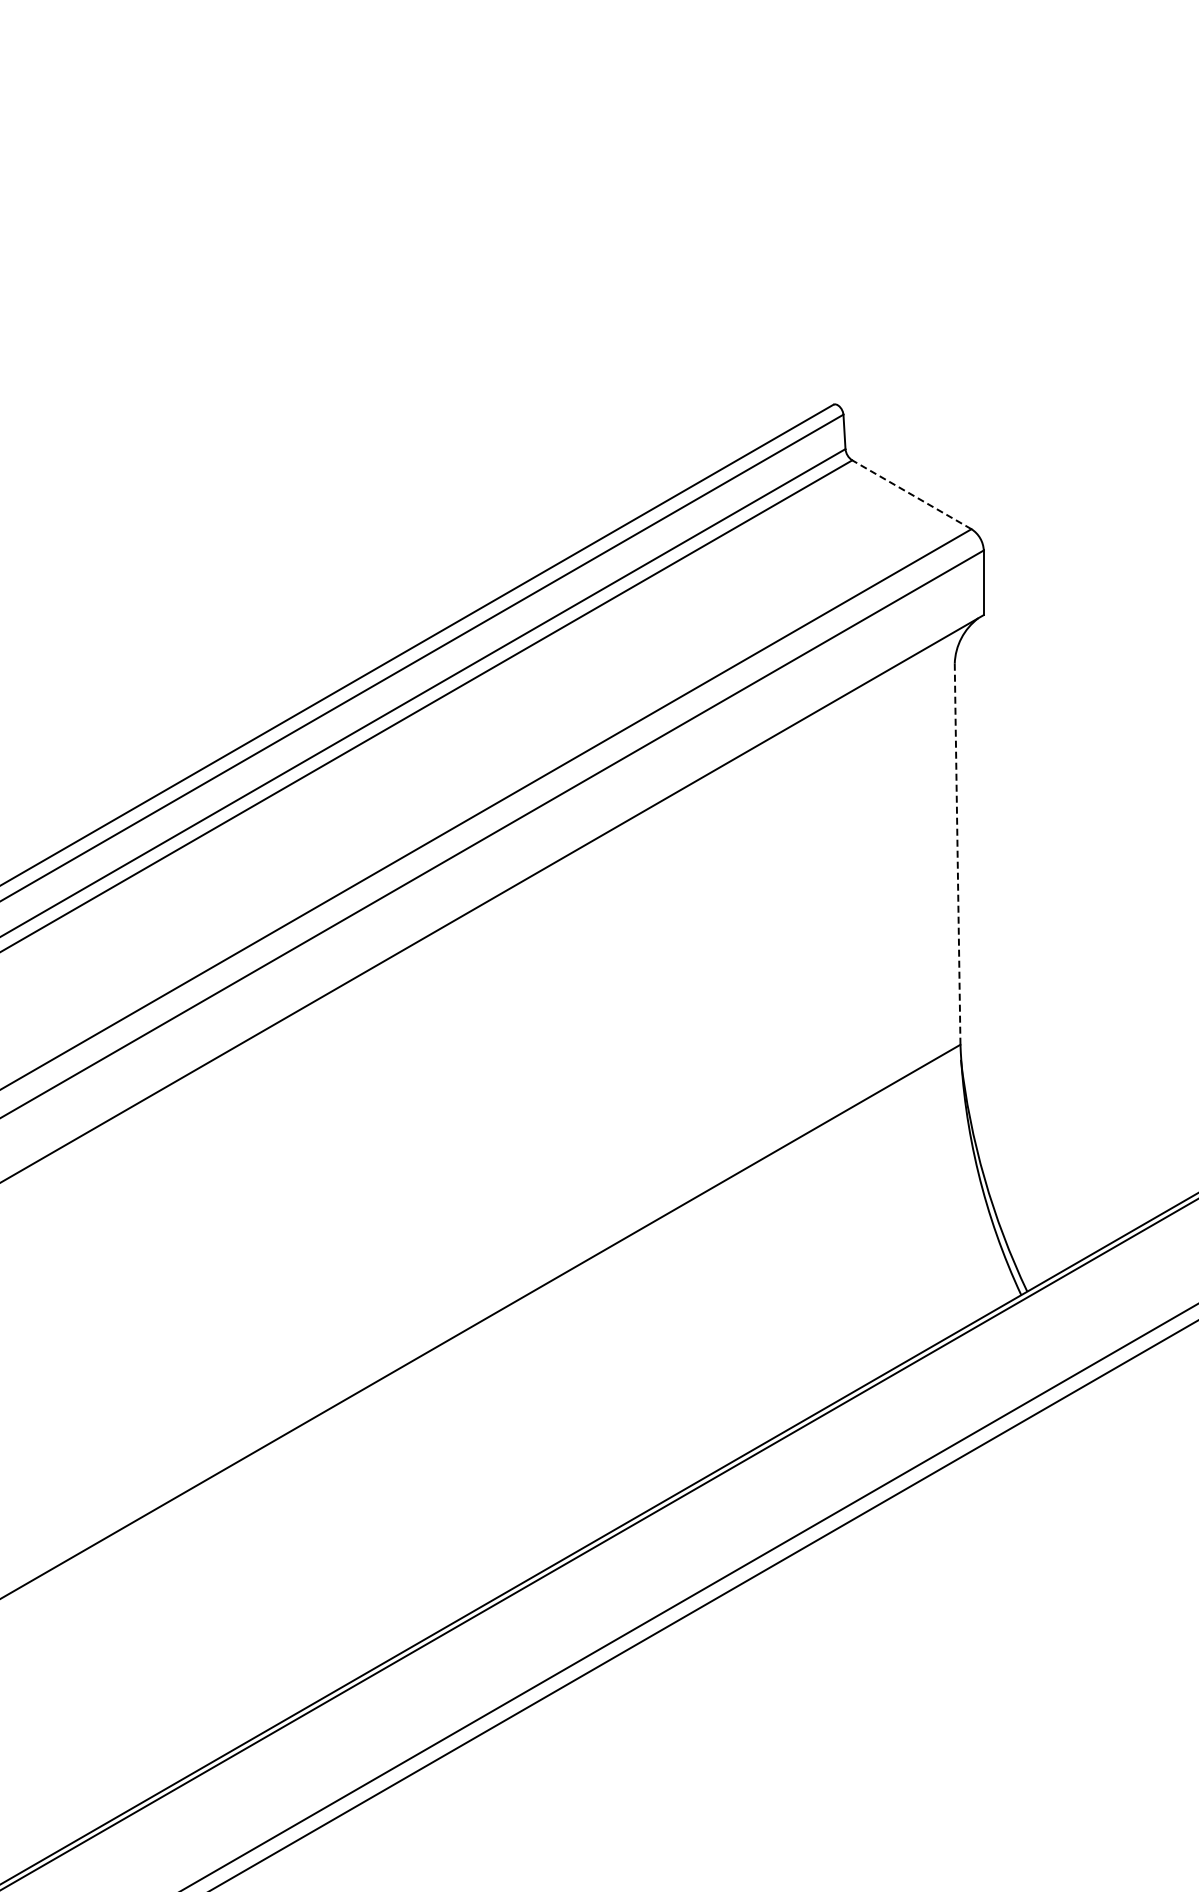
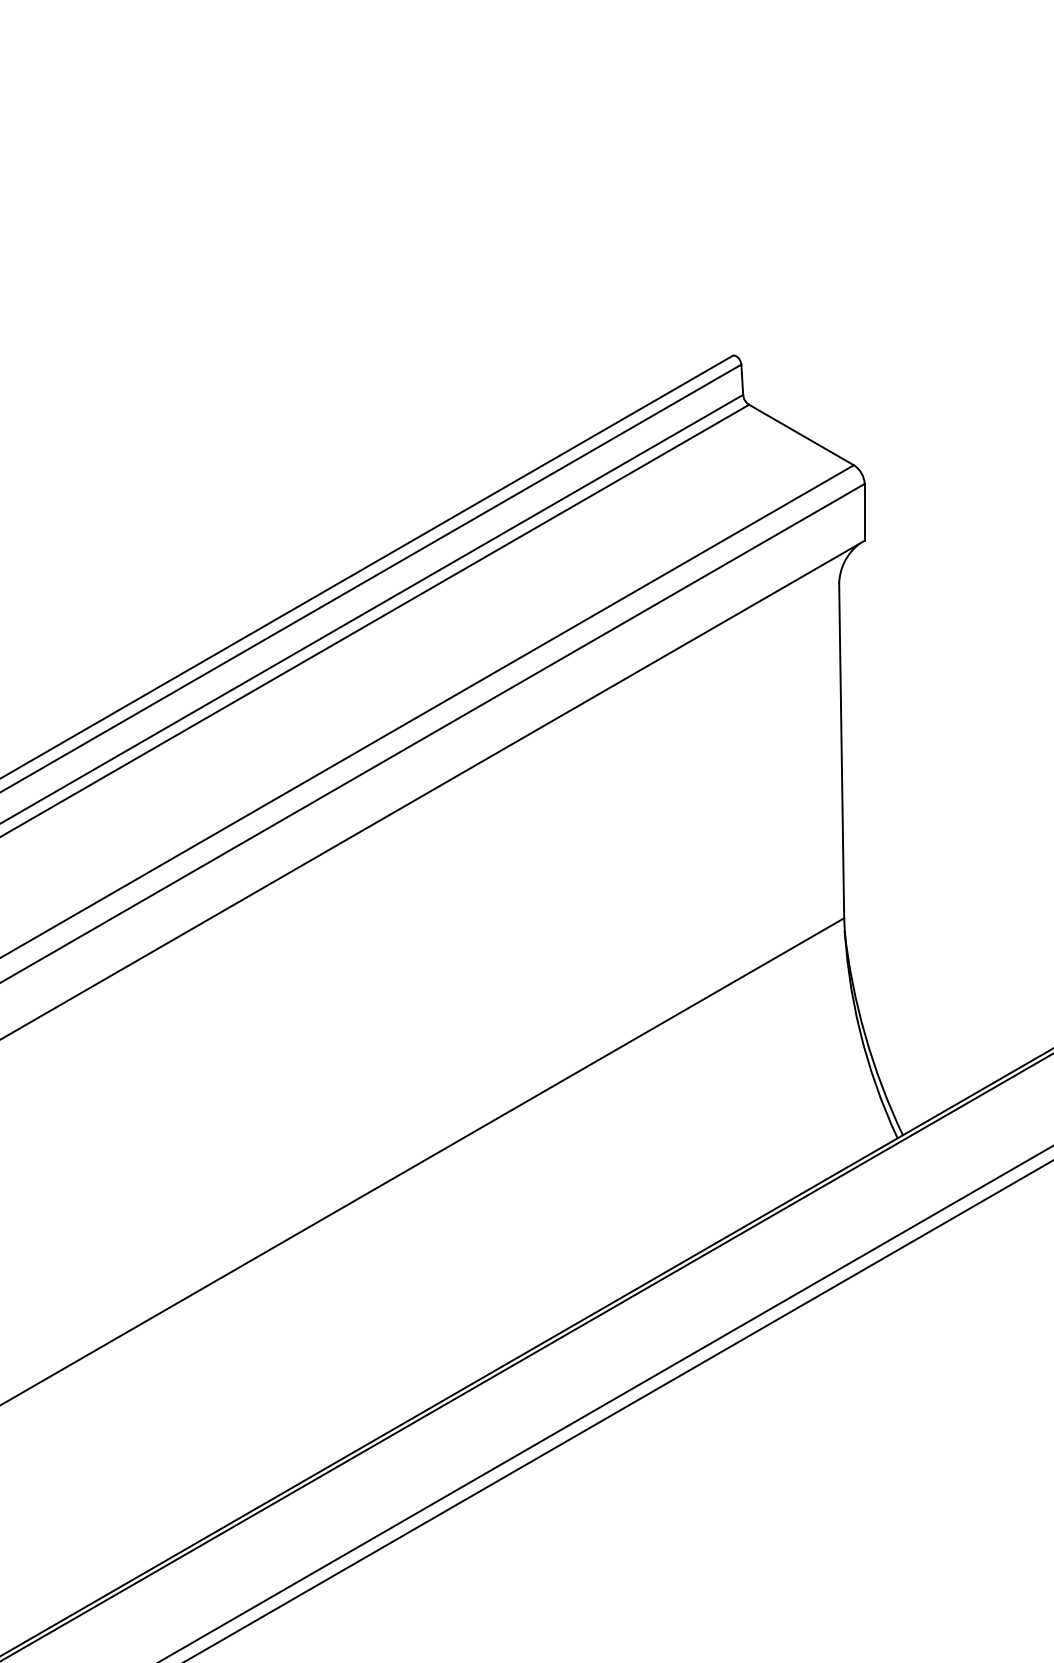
line: (911, 494) -> (801, 434), dashed -> solid
line: (957, 854) -> (841, 751), dashed -> solid

